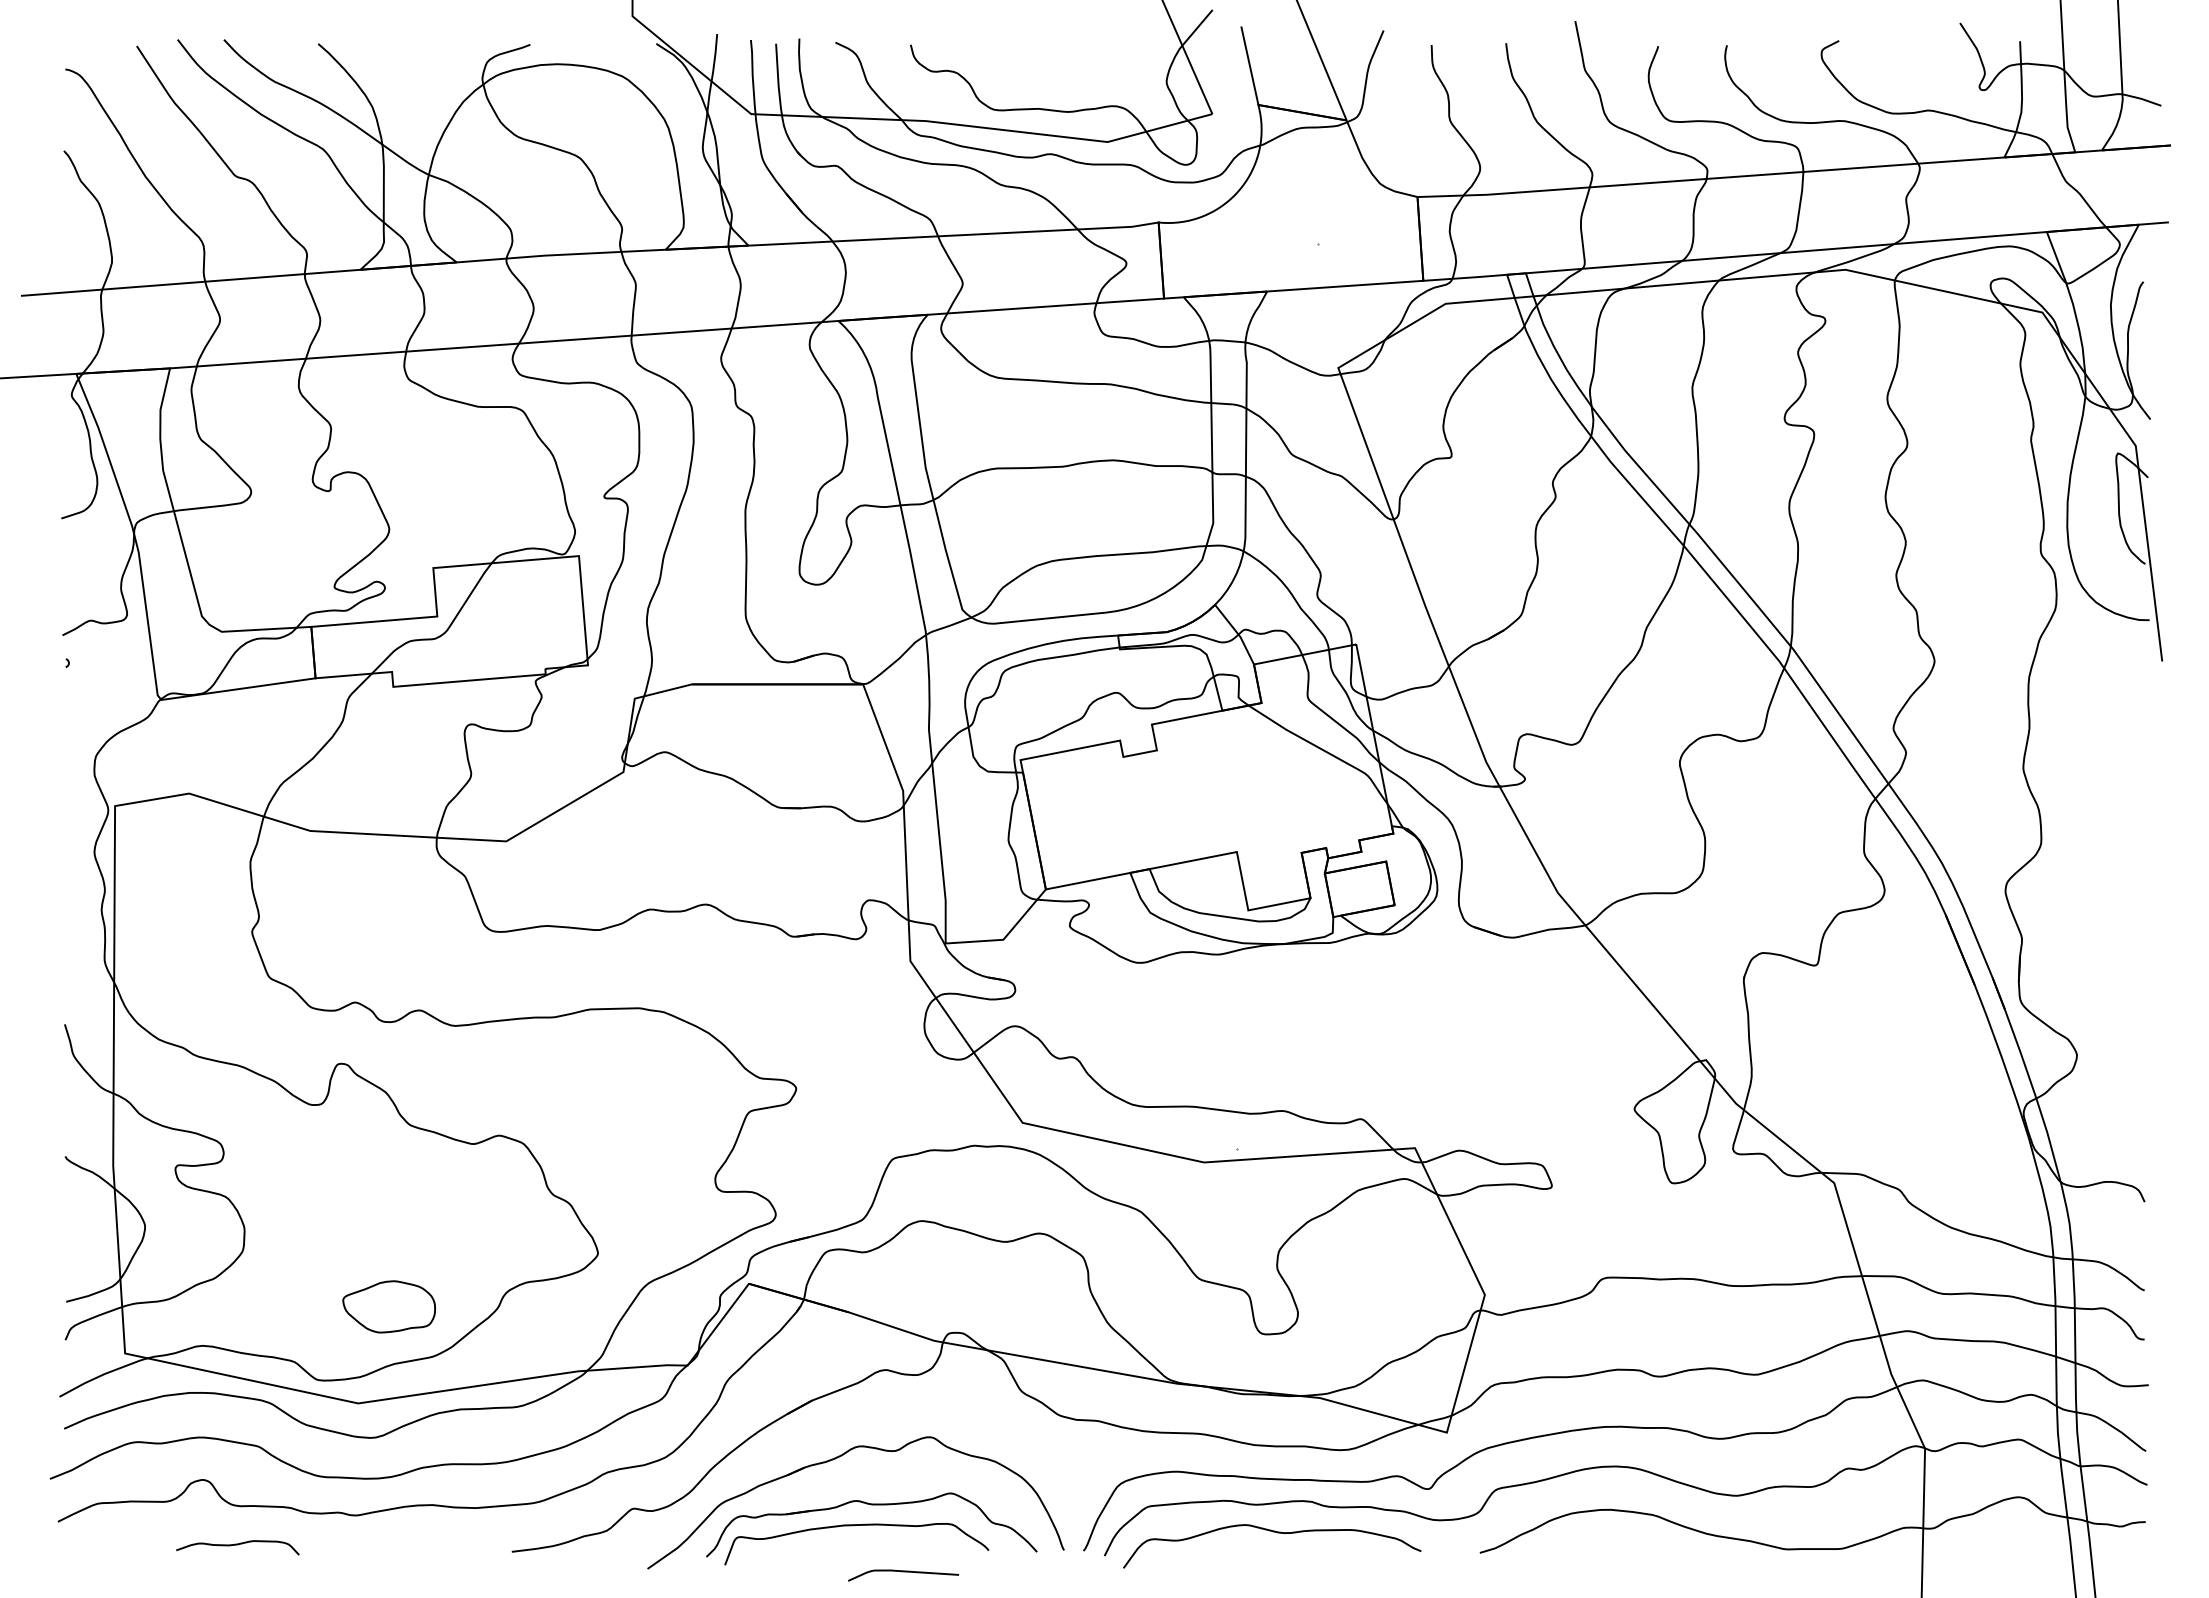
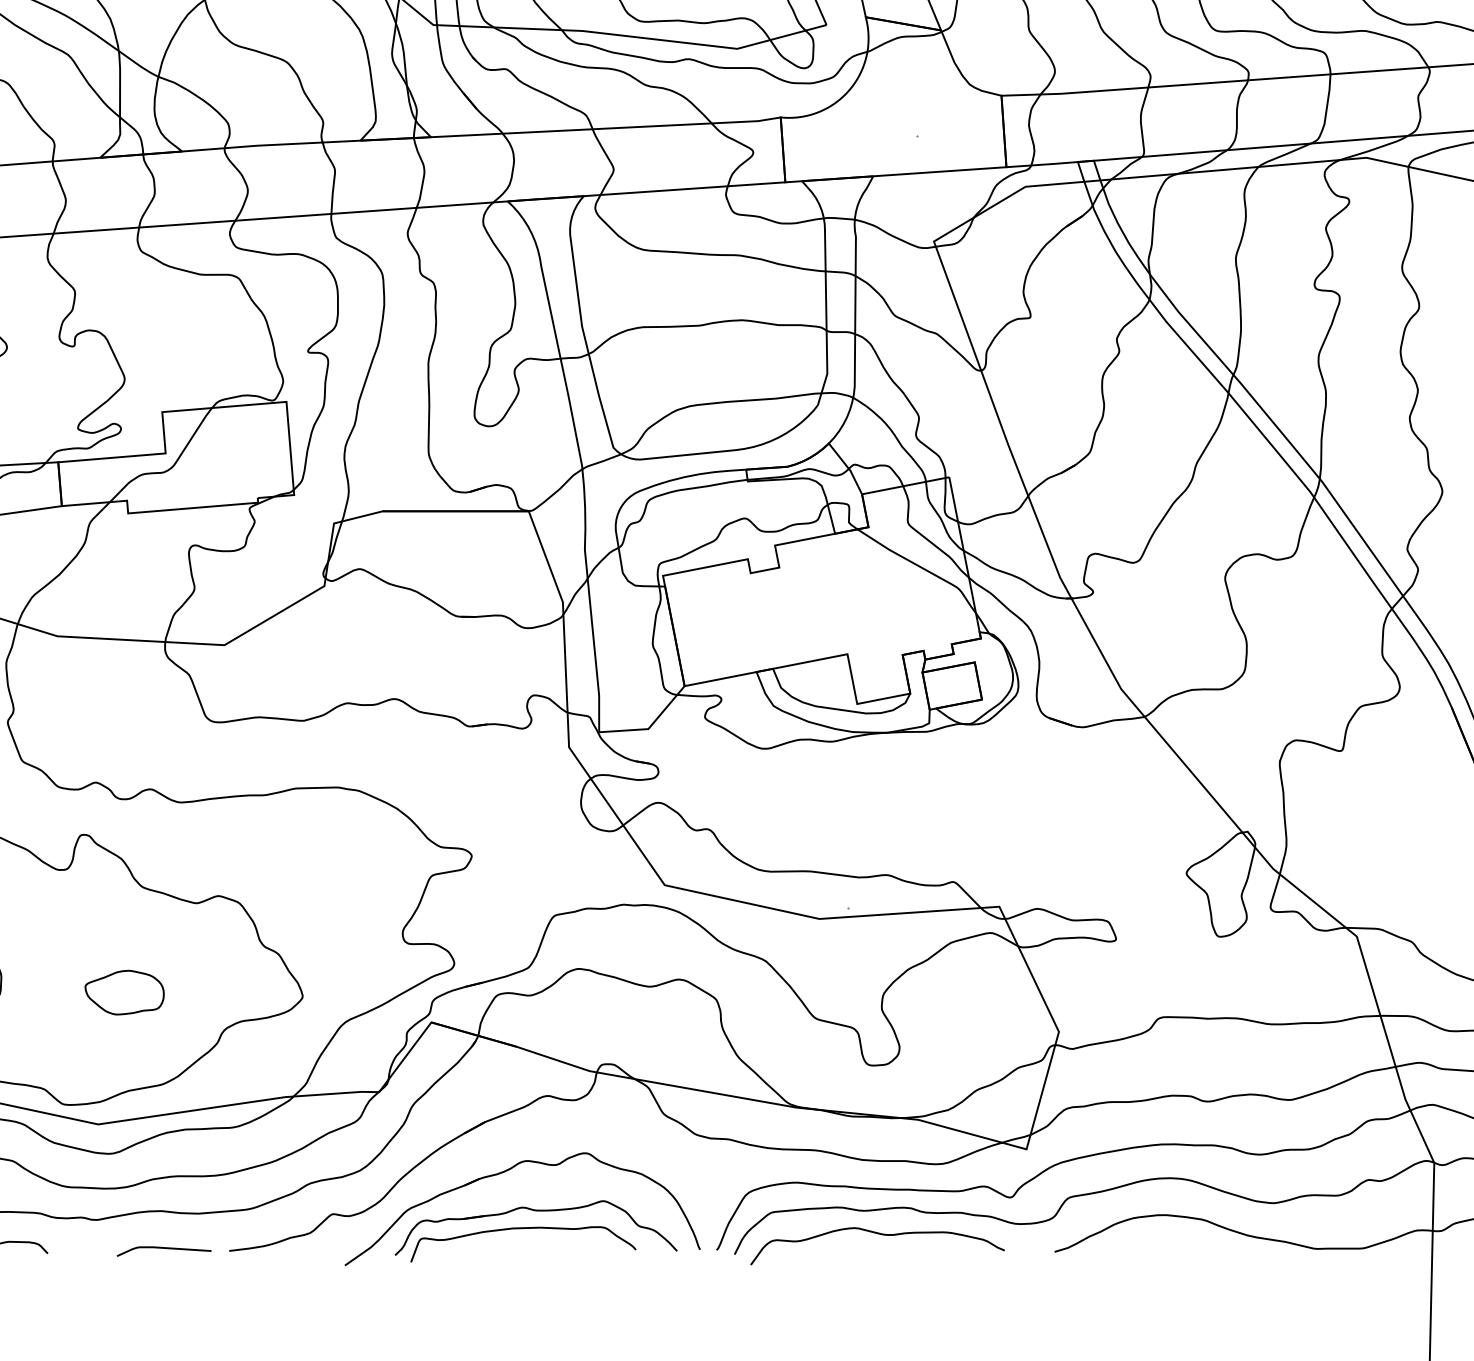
part: (388, 1306) -> (124, 992), moved
curve: (903, 1572) -> (164, 1248), moved

